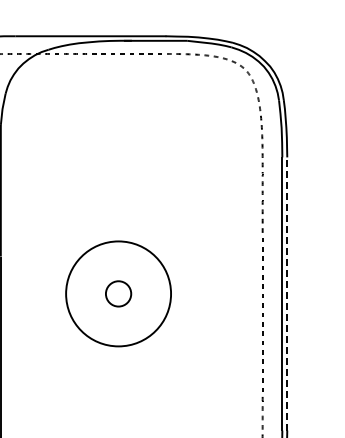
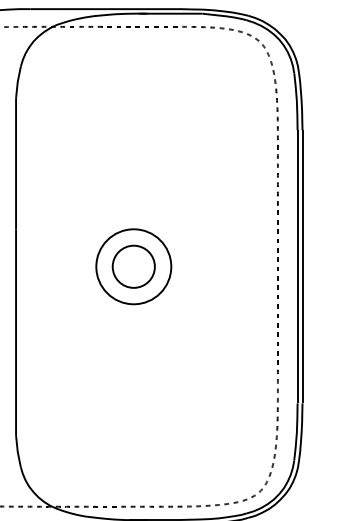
circle: (118, 293) -> (133, 266), size x0.71
circle: (118, 293) -> (133, 266), size x1.67
line: (287, 293) -> (302, 266), dashed -> solid

